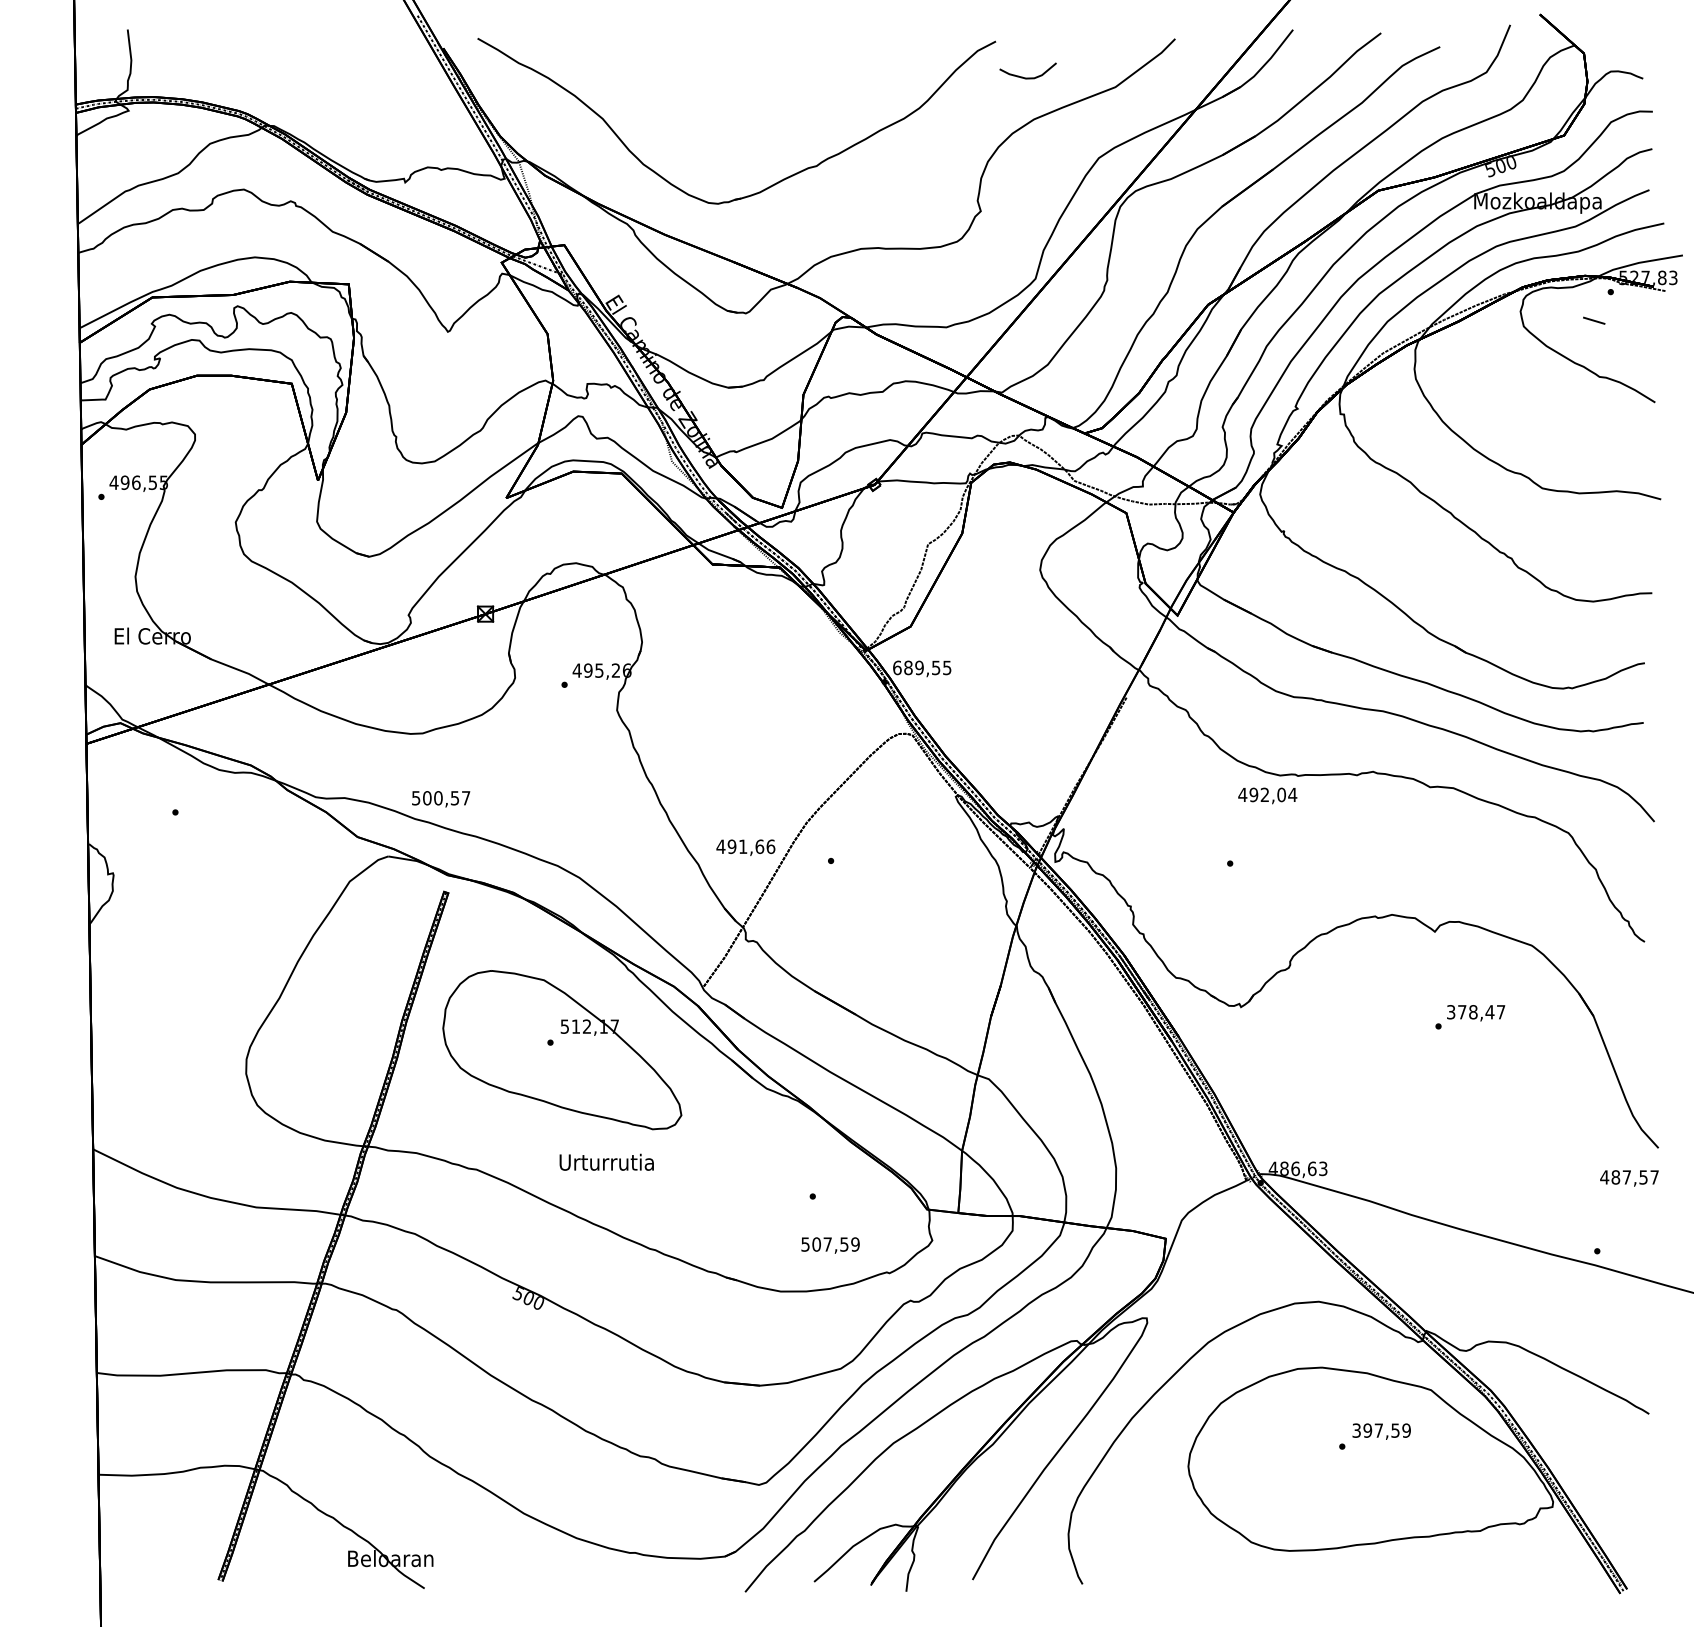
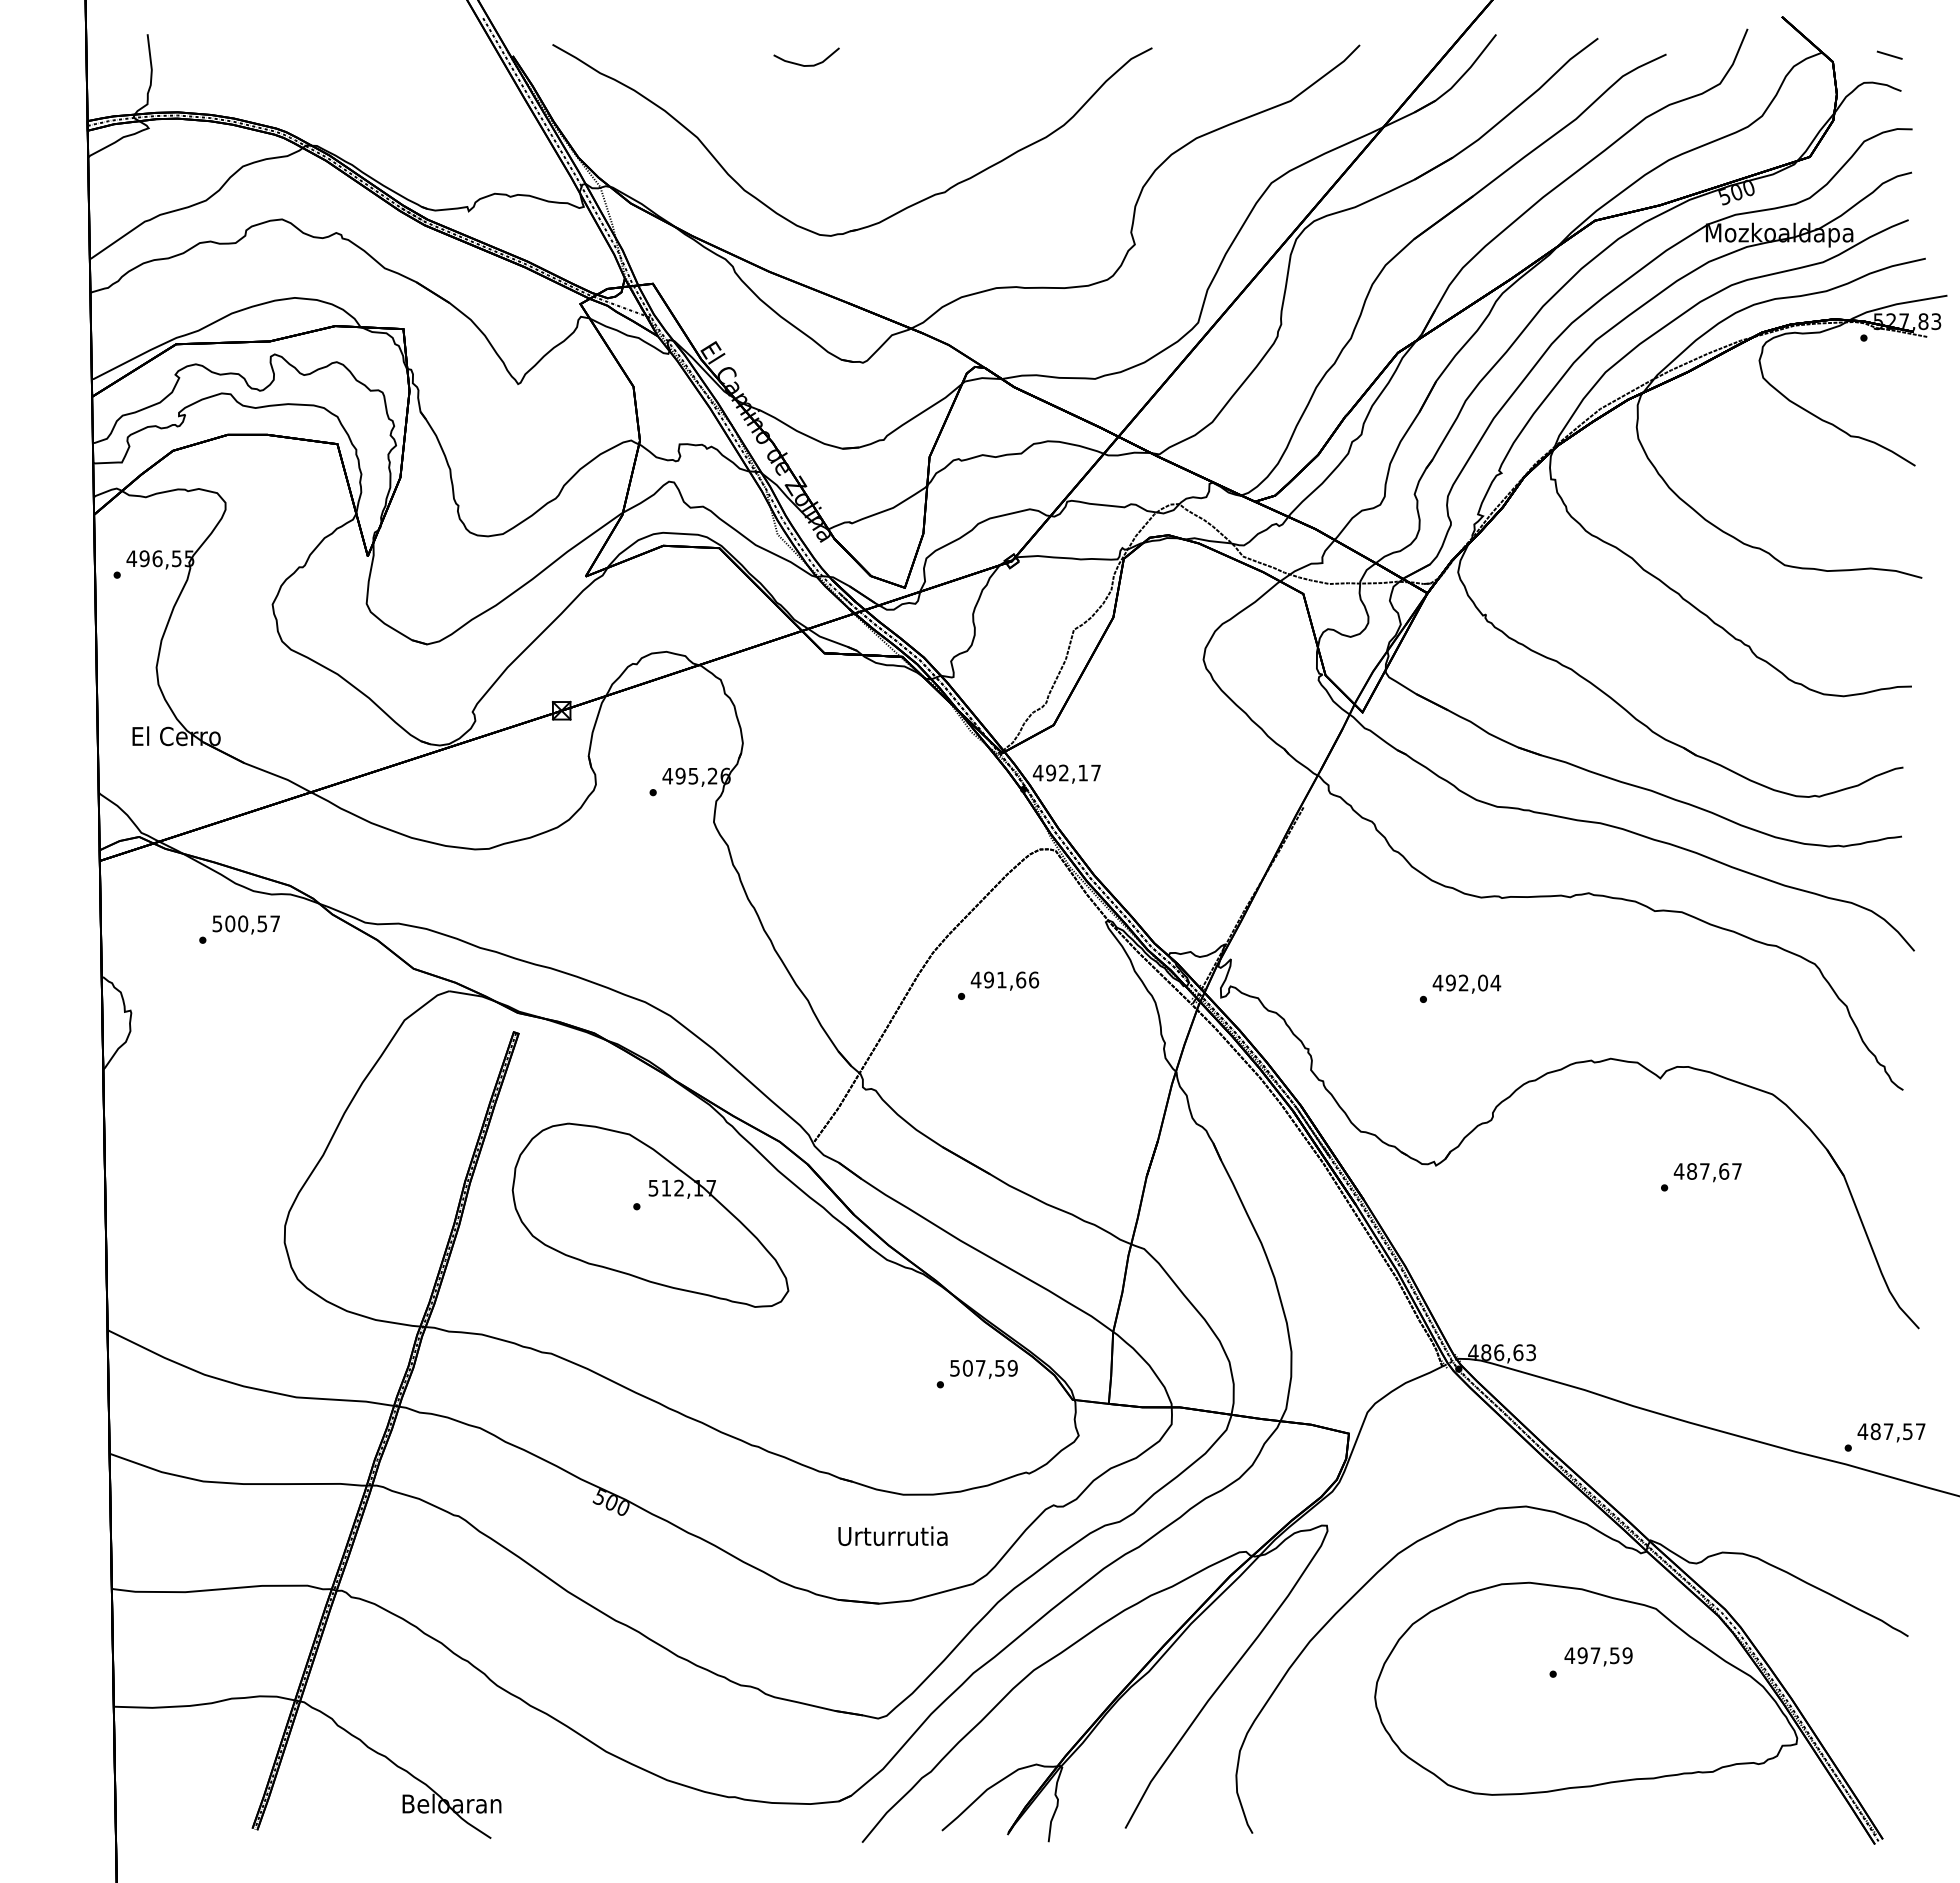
curve: (1025, 77) -> (803, 64), moved
line: (1594, 320) -> (1889, 54), moved
text: (921, 667) -> (1066, 772), 689,55 -> 492,17
text: (1267, 795) -> (1466, 983), moved
text: (440, 798) -> (245, 924), moved
text: (745, 847) -> (1004, 980), moved
text: (1470, 1012) -> (1701, 1171), 378,47 -> 487,67
text: (606, 1161) -> (892, 1535), moved
text: (1629, 1178) -> (1891, 1432), moved
text: (830, 1245) -> (983, 1369), moved
text: (1356, 1430) -> (1569, 1655), 397,59 -> 497,59

